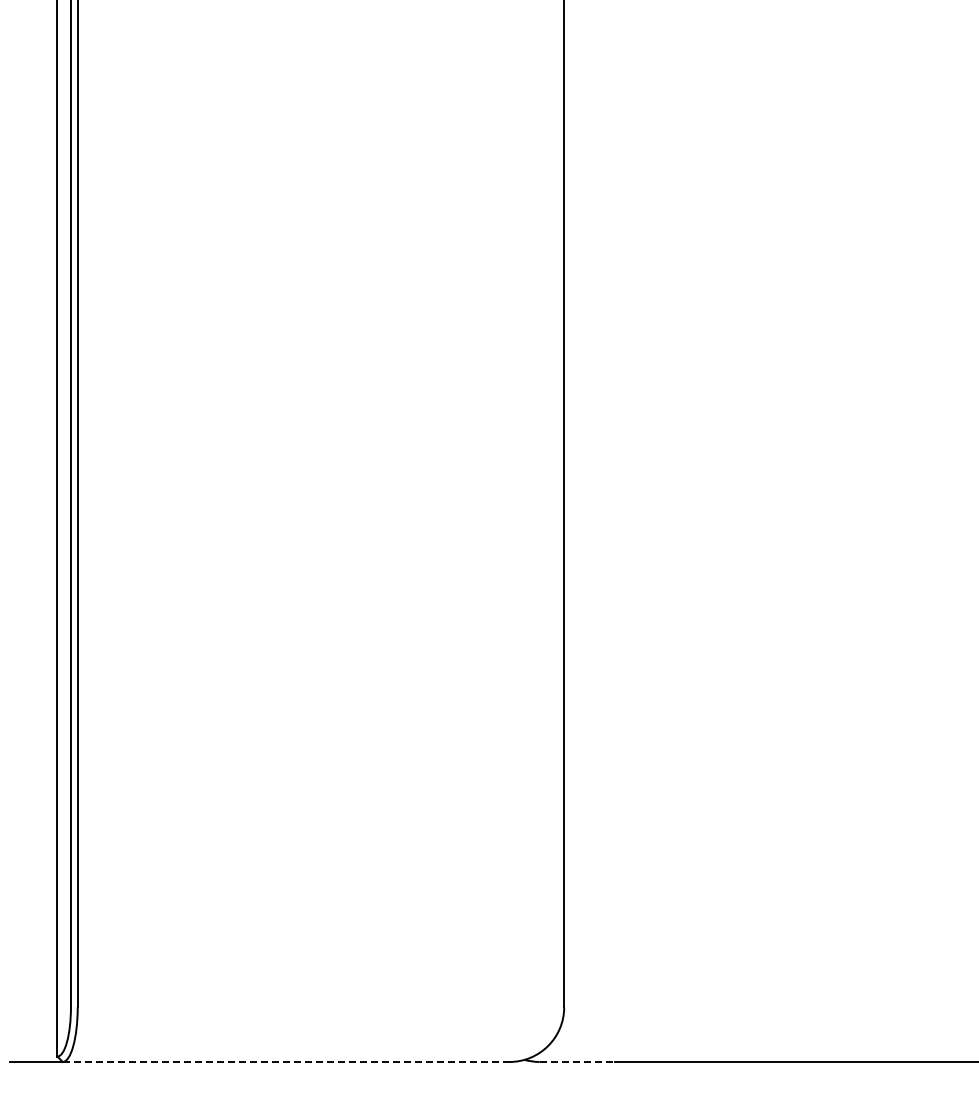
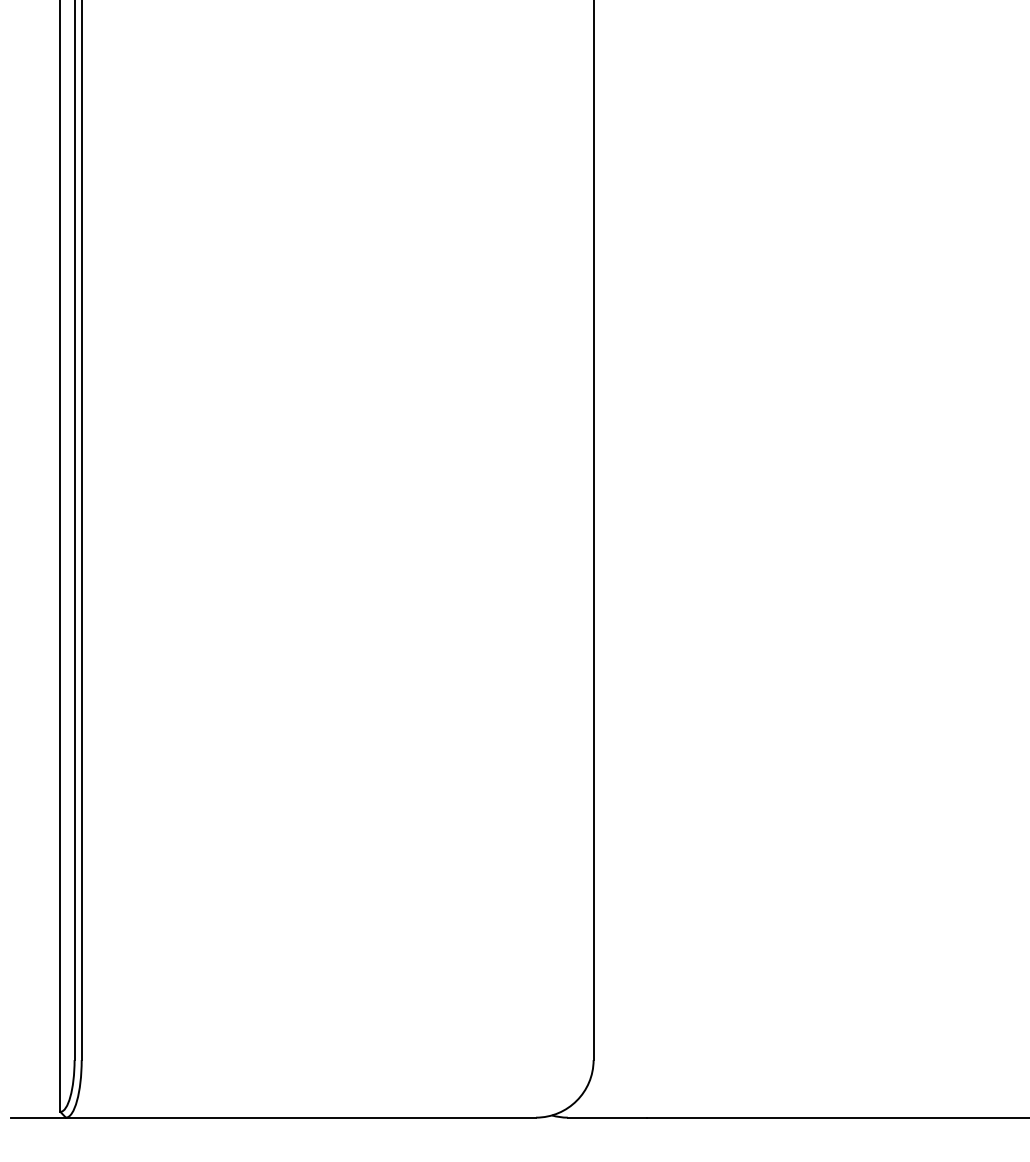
line: (286, 1061) -> (301, 1117), dashed -> solid
line: (577, 1061) -> (607, 1117), dashed -> solid

